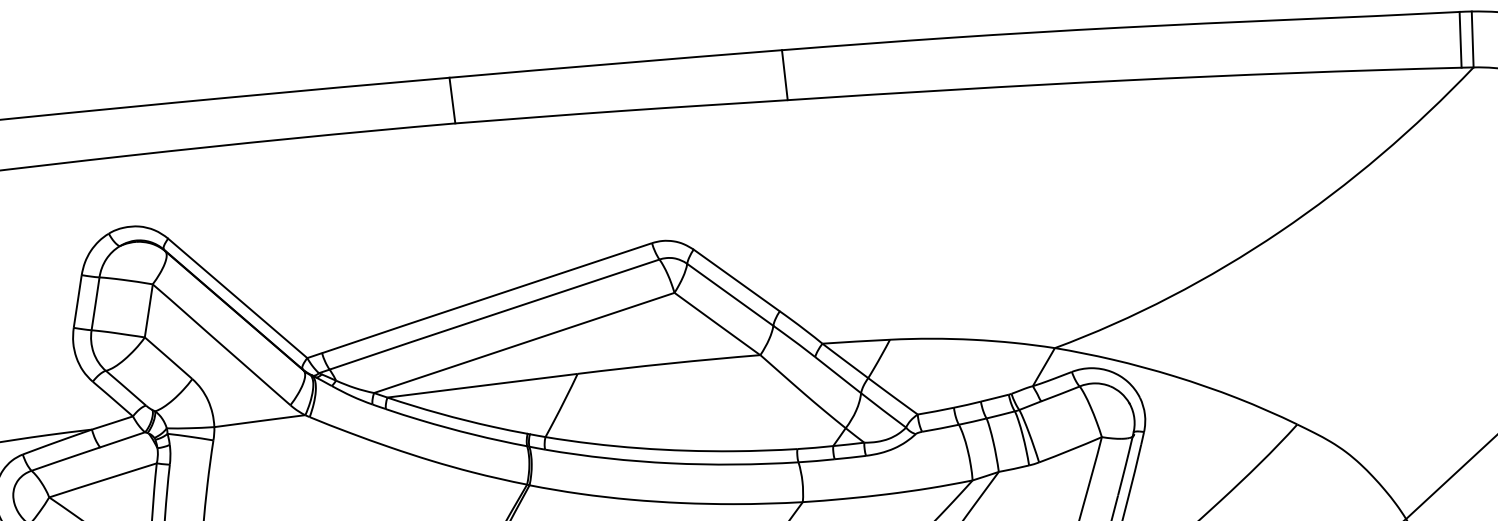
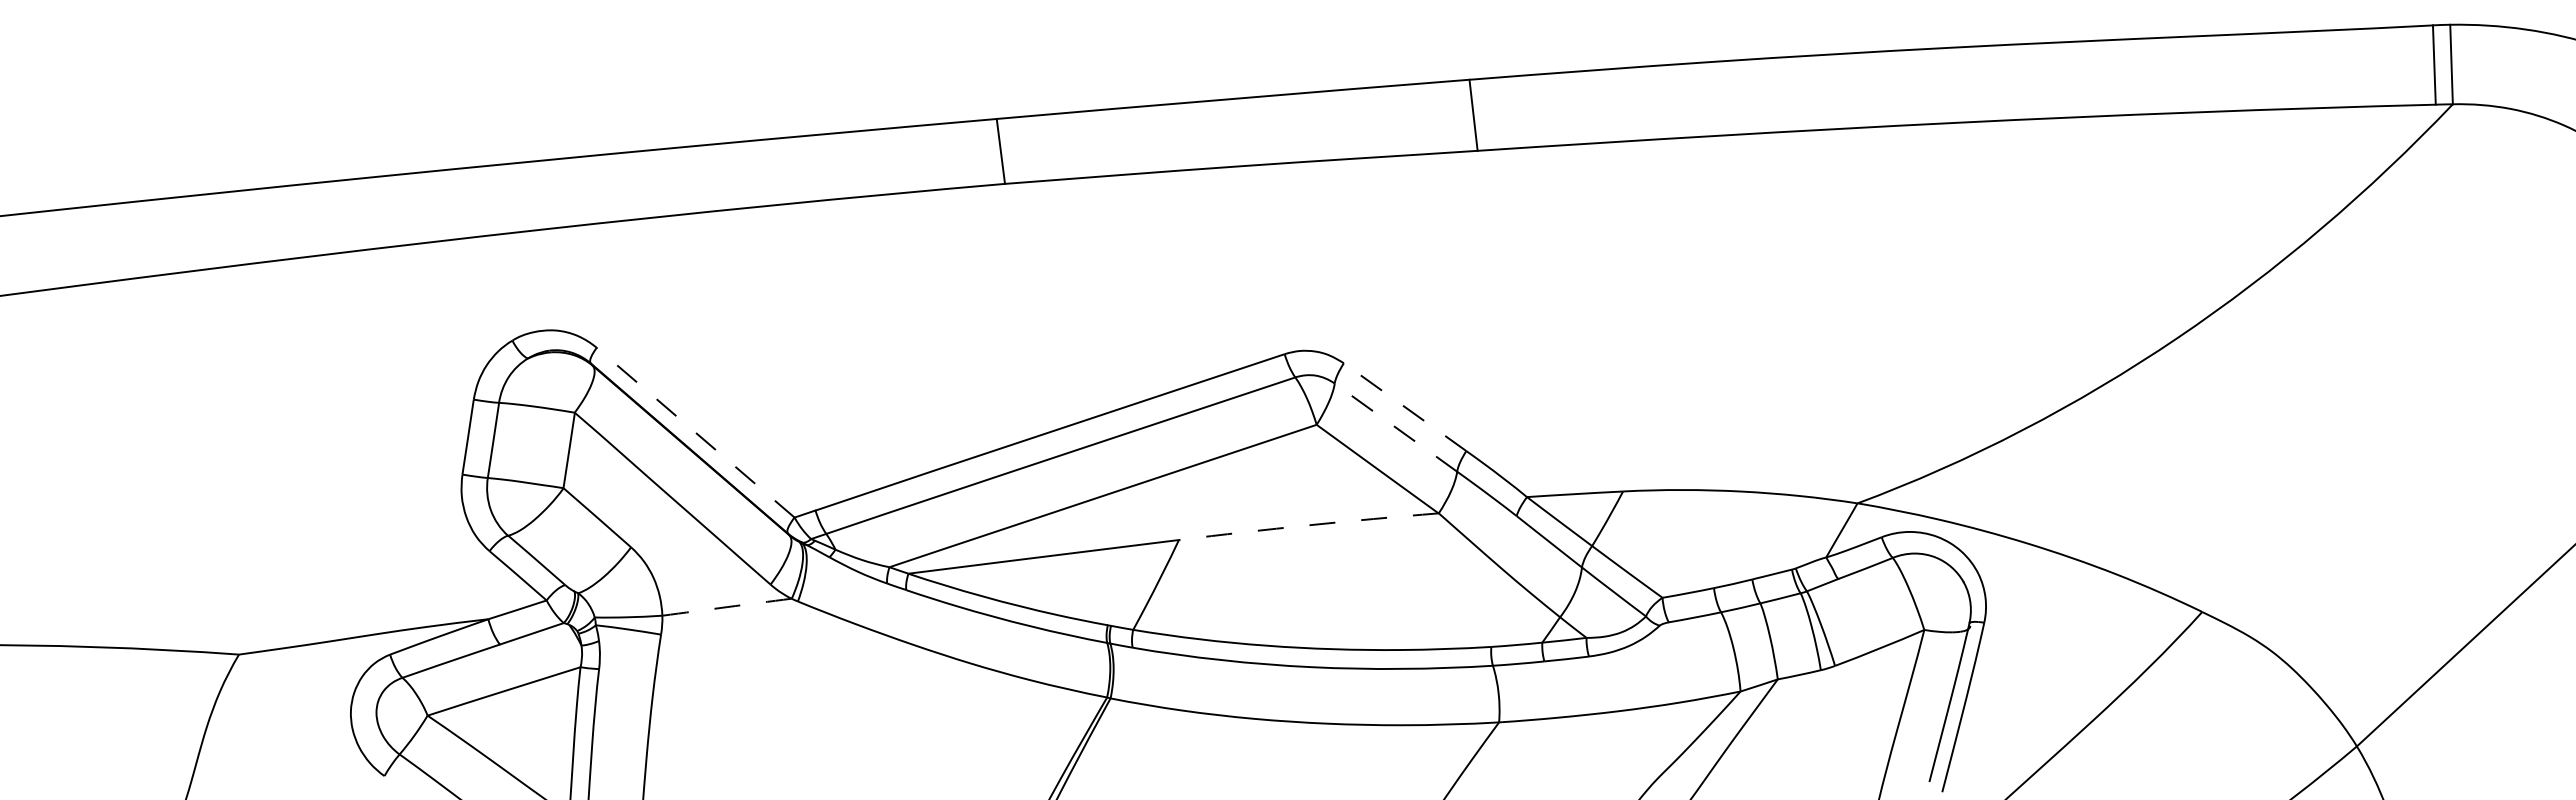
line: (736, 279) -> (1404, 406), solid -> dashed
line: (729, 294) -> (1395, 427), solid -> dashed
line: (237, 298) -> (695, 432), solid -> dashed
arc: (668, 363) -> (1308, 525), solid -> dashed
arc: (260, 421) -> (727, 607), solid -> dashed

